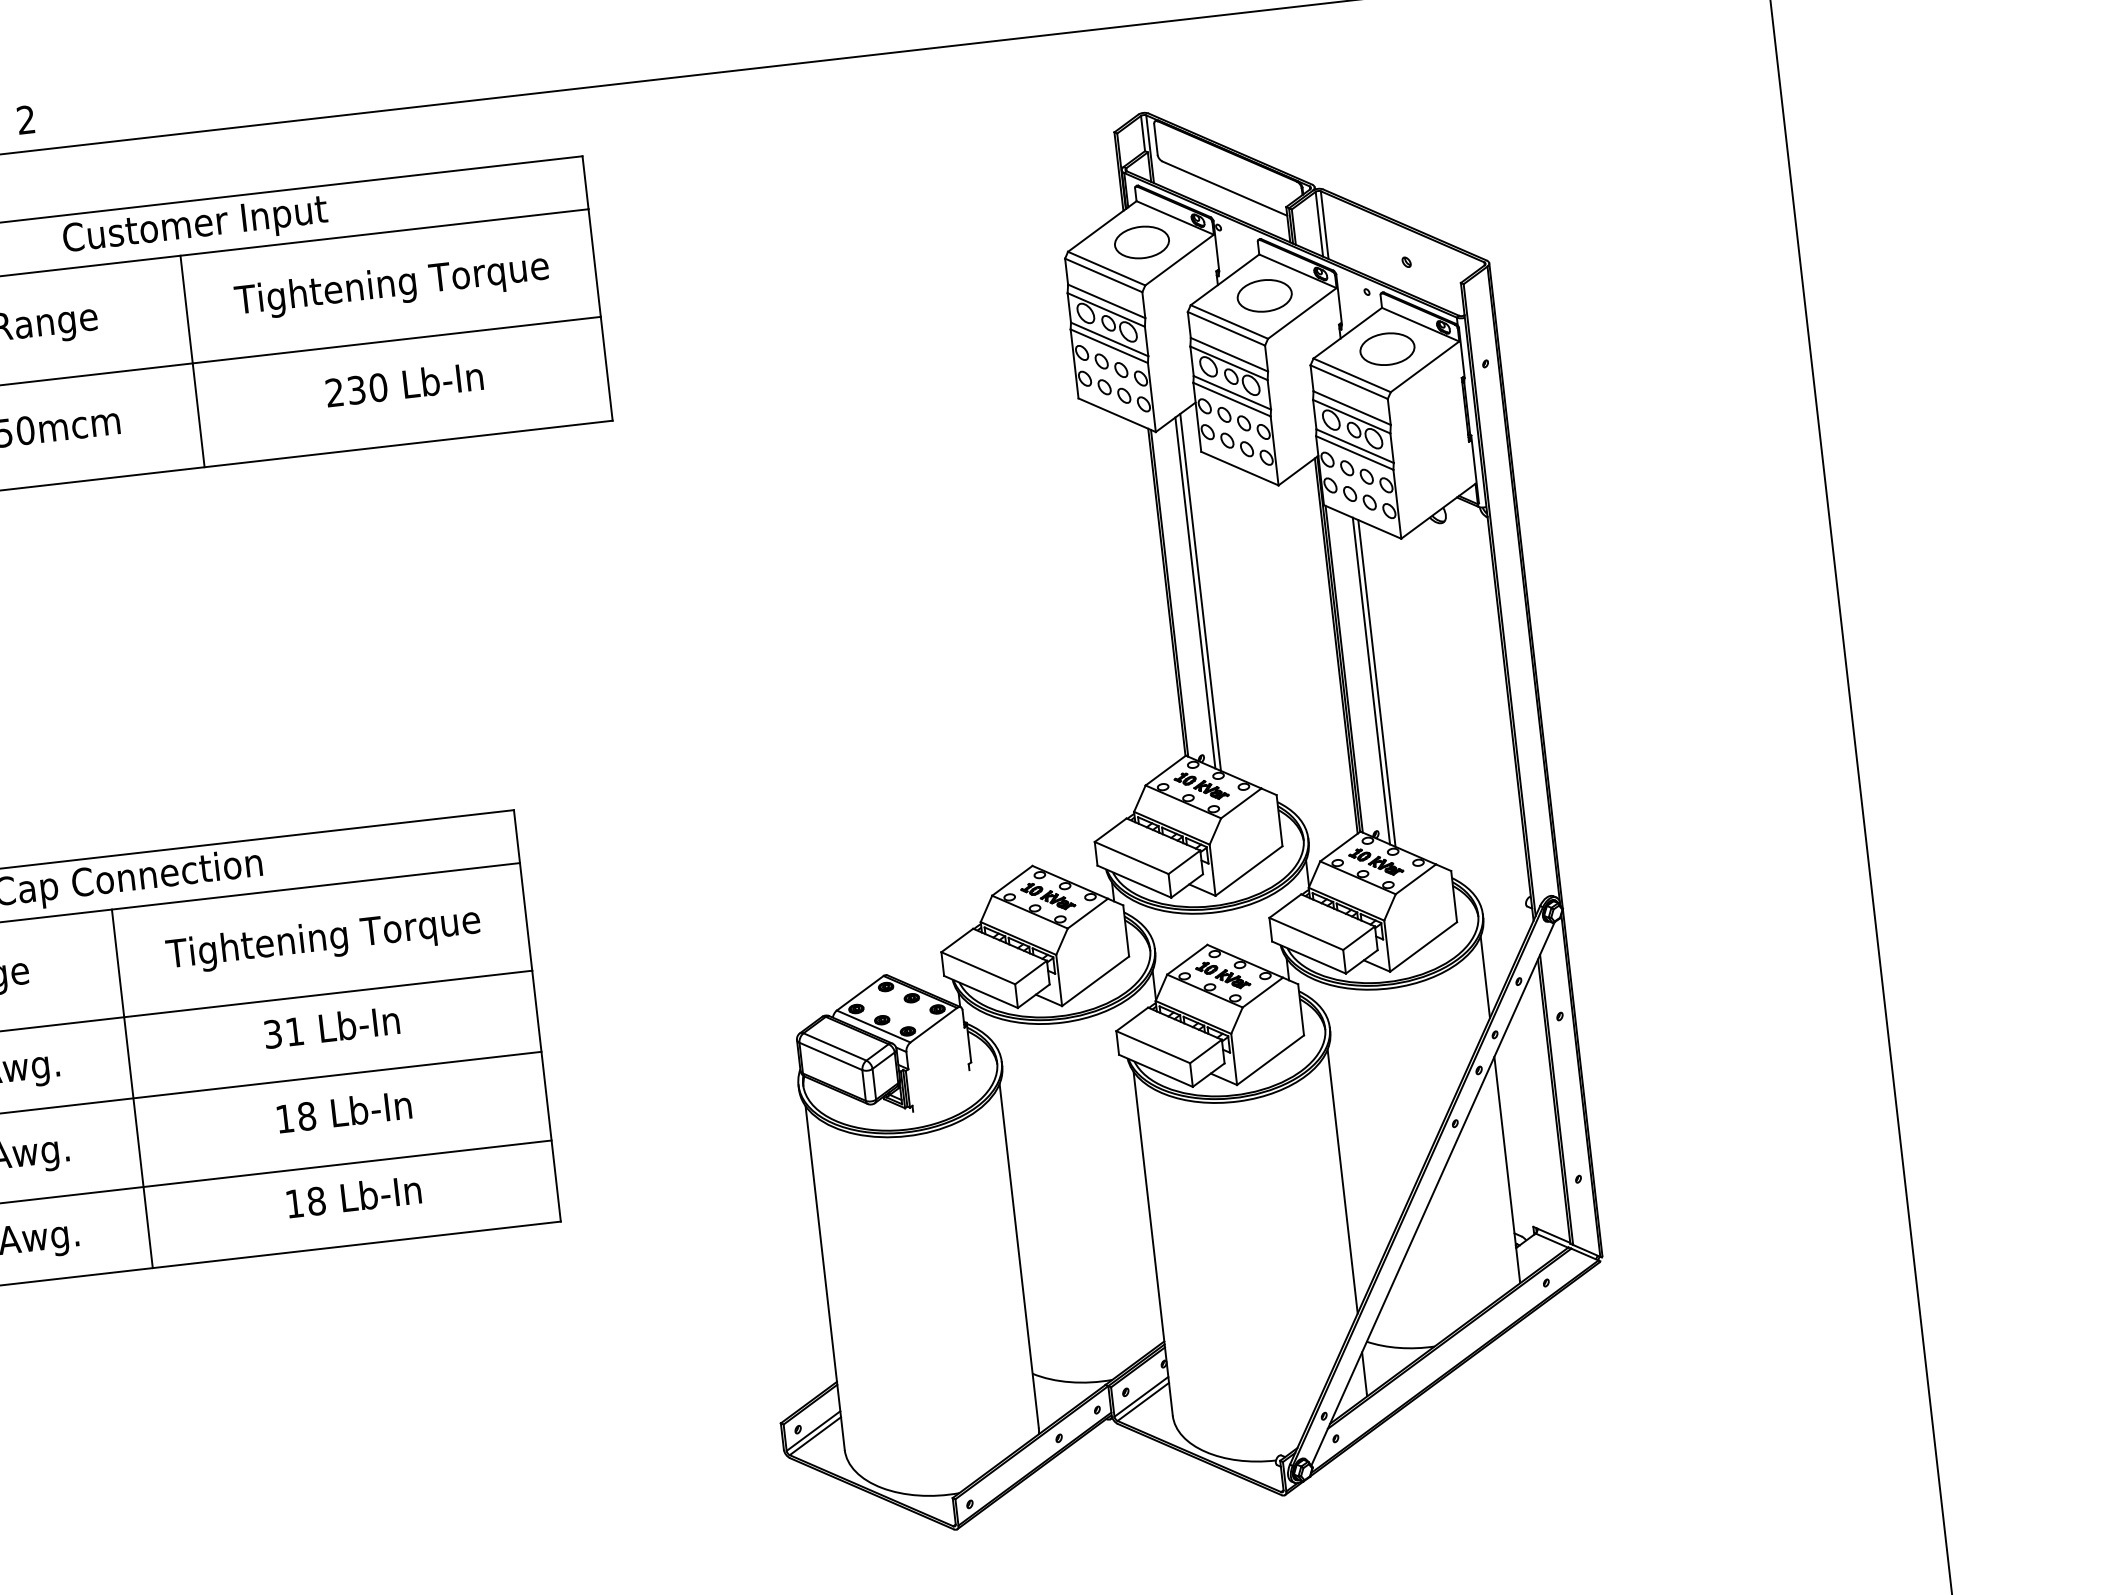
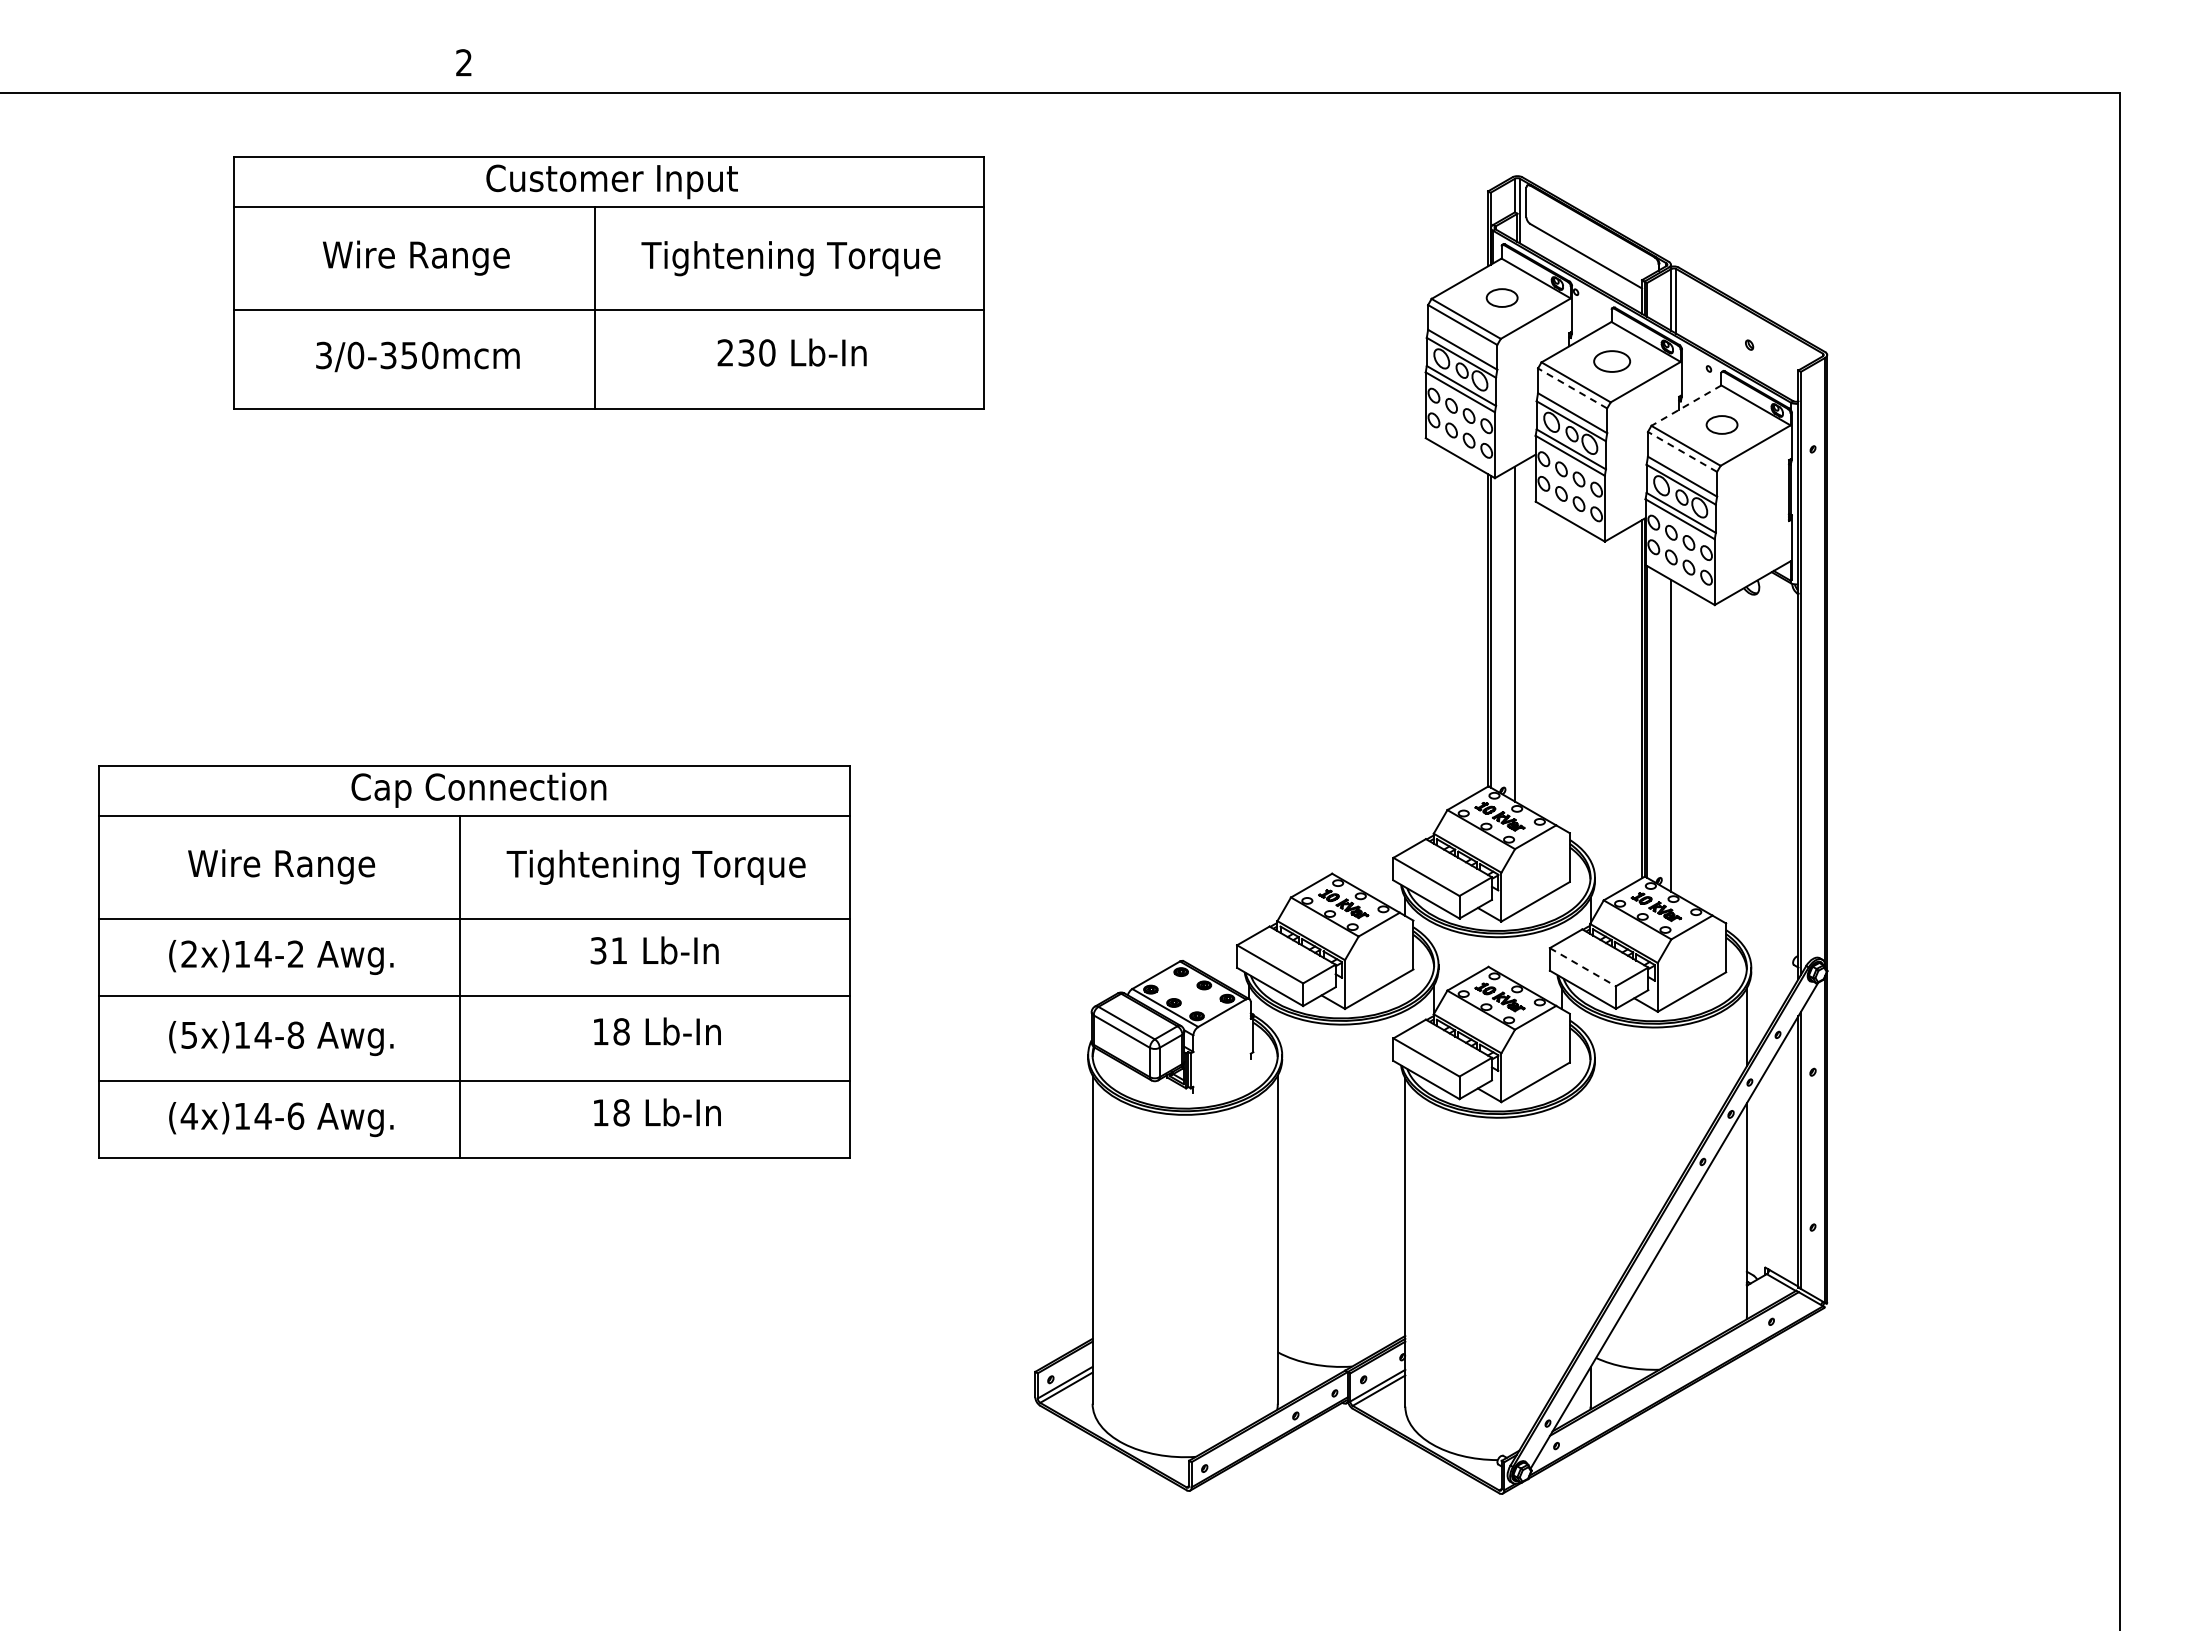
part: (1141, 241) -> (1501, 297), size x0.6
part: (1263, 295) -> (1611, 361), size x0.7
line: (1226, 328) -> (1572, 388), solid -> dashed
line: (1346, 333) -> (1685, 405), solid -> dashed
part: (1386, 348) -> (1721, 424), size x0.6
line: (1349, 381) -> (1682, 451), solid -> dashed
line: (1200, 591) -> (1519, 633), removed
line: (1377, 683) -> (1676, 738), removed
line: (1306, 934) -> (1583, 967), solid -> dashed
line: (1342, 1181) -> (1590, 1204), removed

